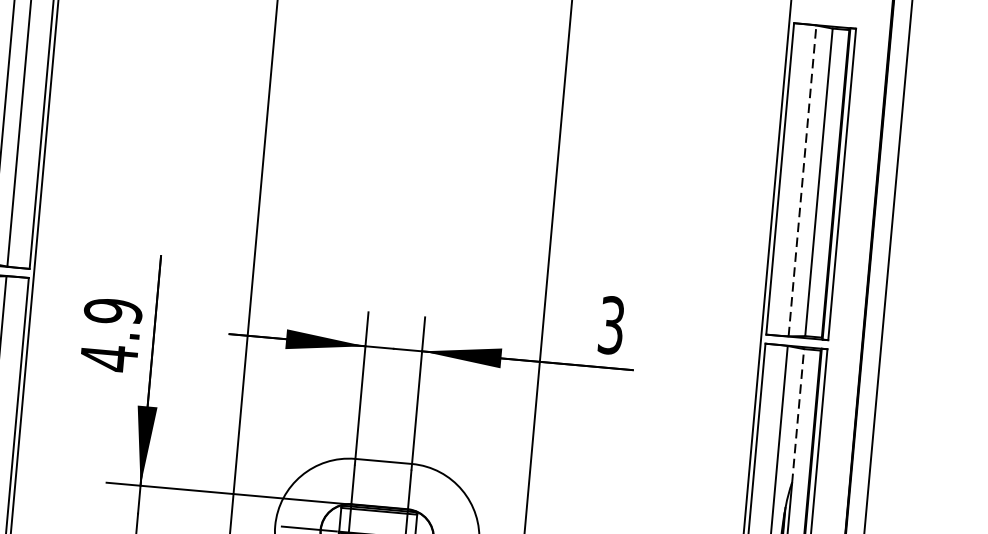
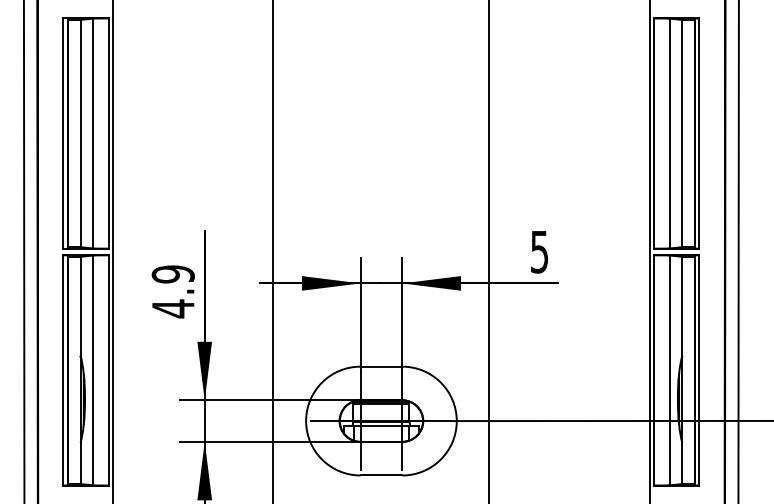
line: (802, 180) -> (670, 133), dashed -> solid
text: (611, 324) -> (539, 251), 3 -> 5
line: (798, 416) -> (682, 306), dashed -> solid

